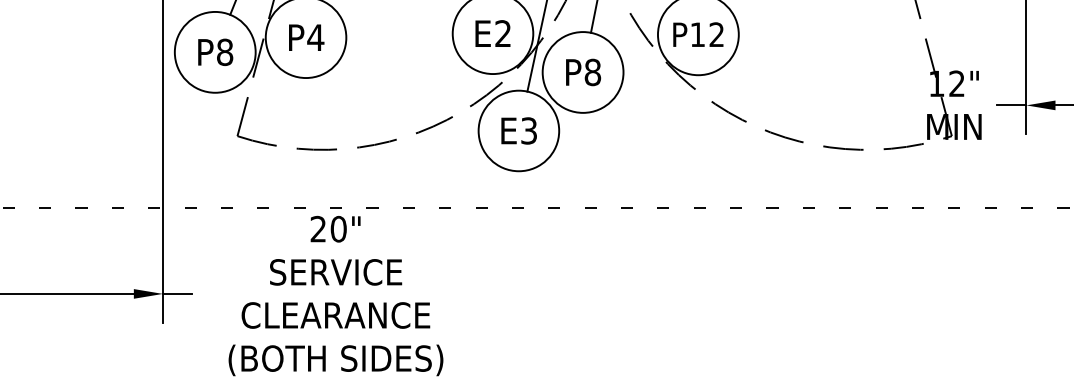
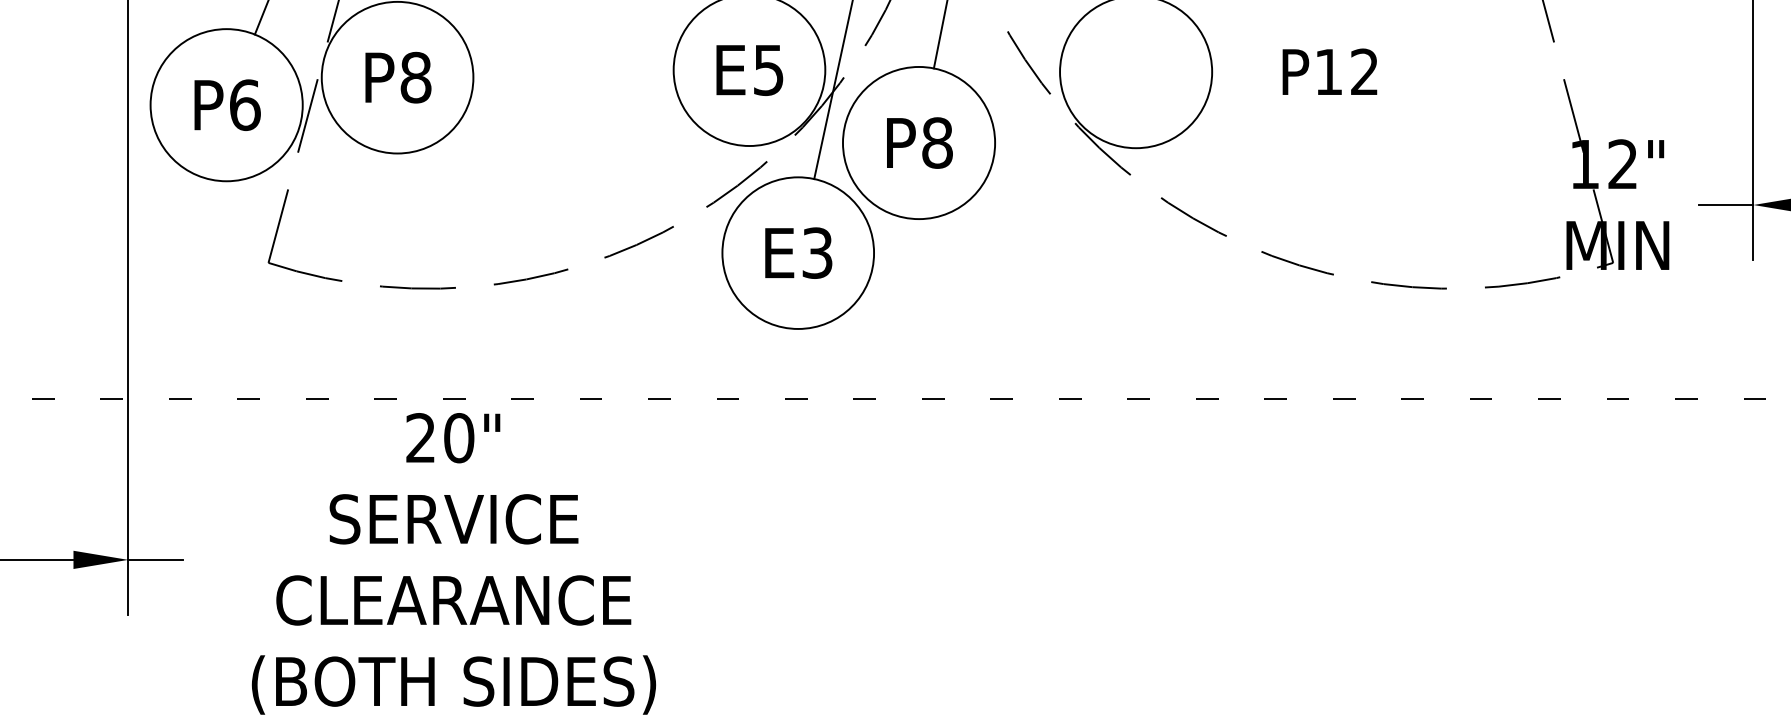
text: (502, 33) -> (767, 69), E2 -> E5
text: (698, 34) -> (1330, 71), moved
text: (315, 37) -> (415, 77), P4 -> P8
text: (225, 51) -> (245, 103), P8 -> P6

